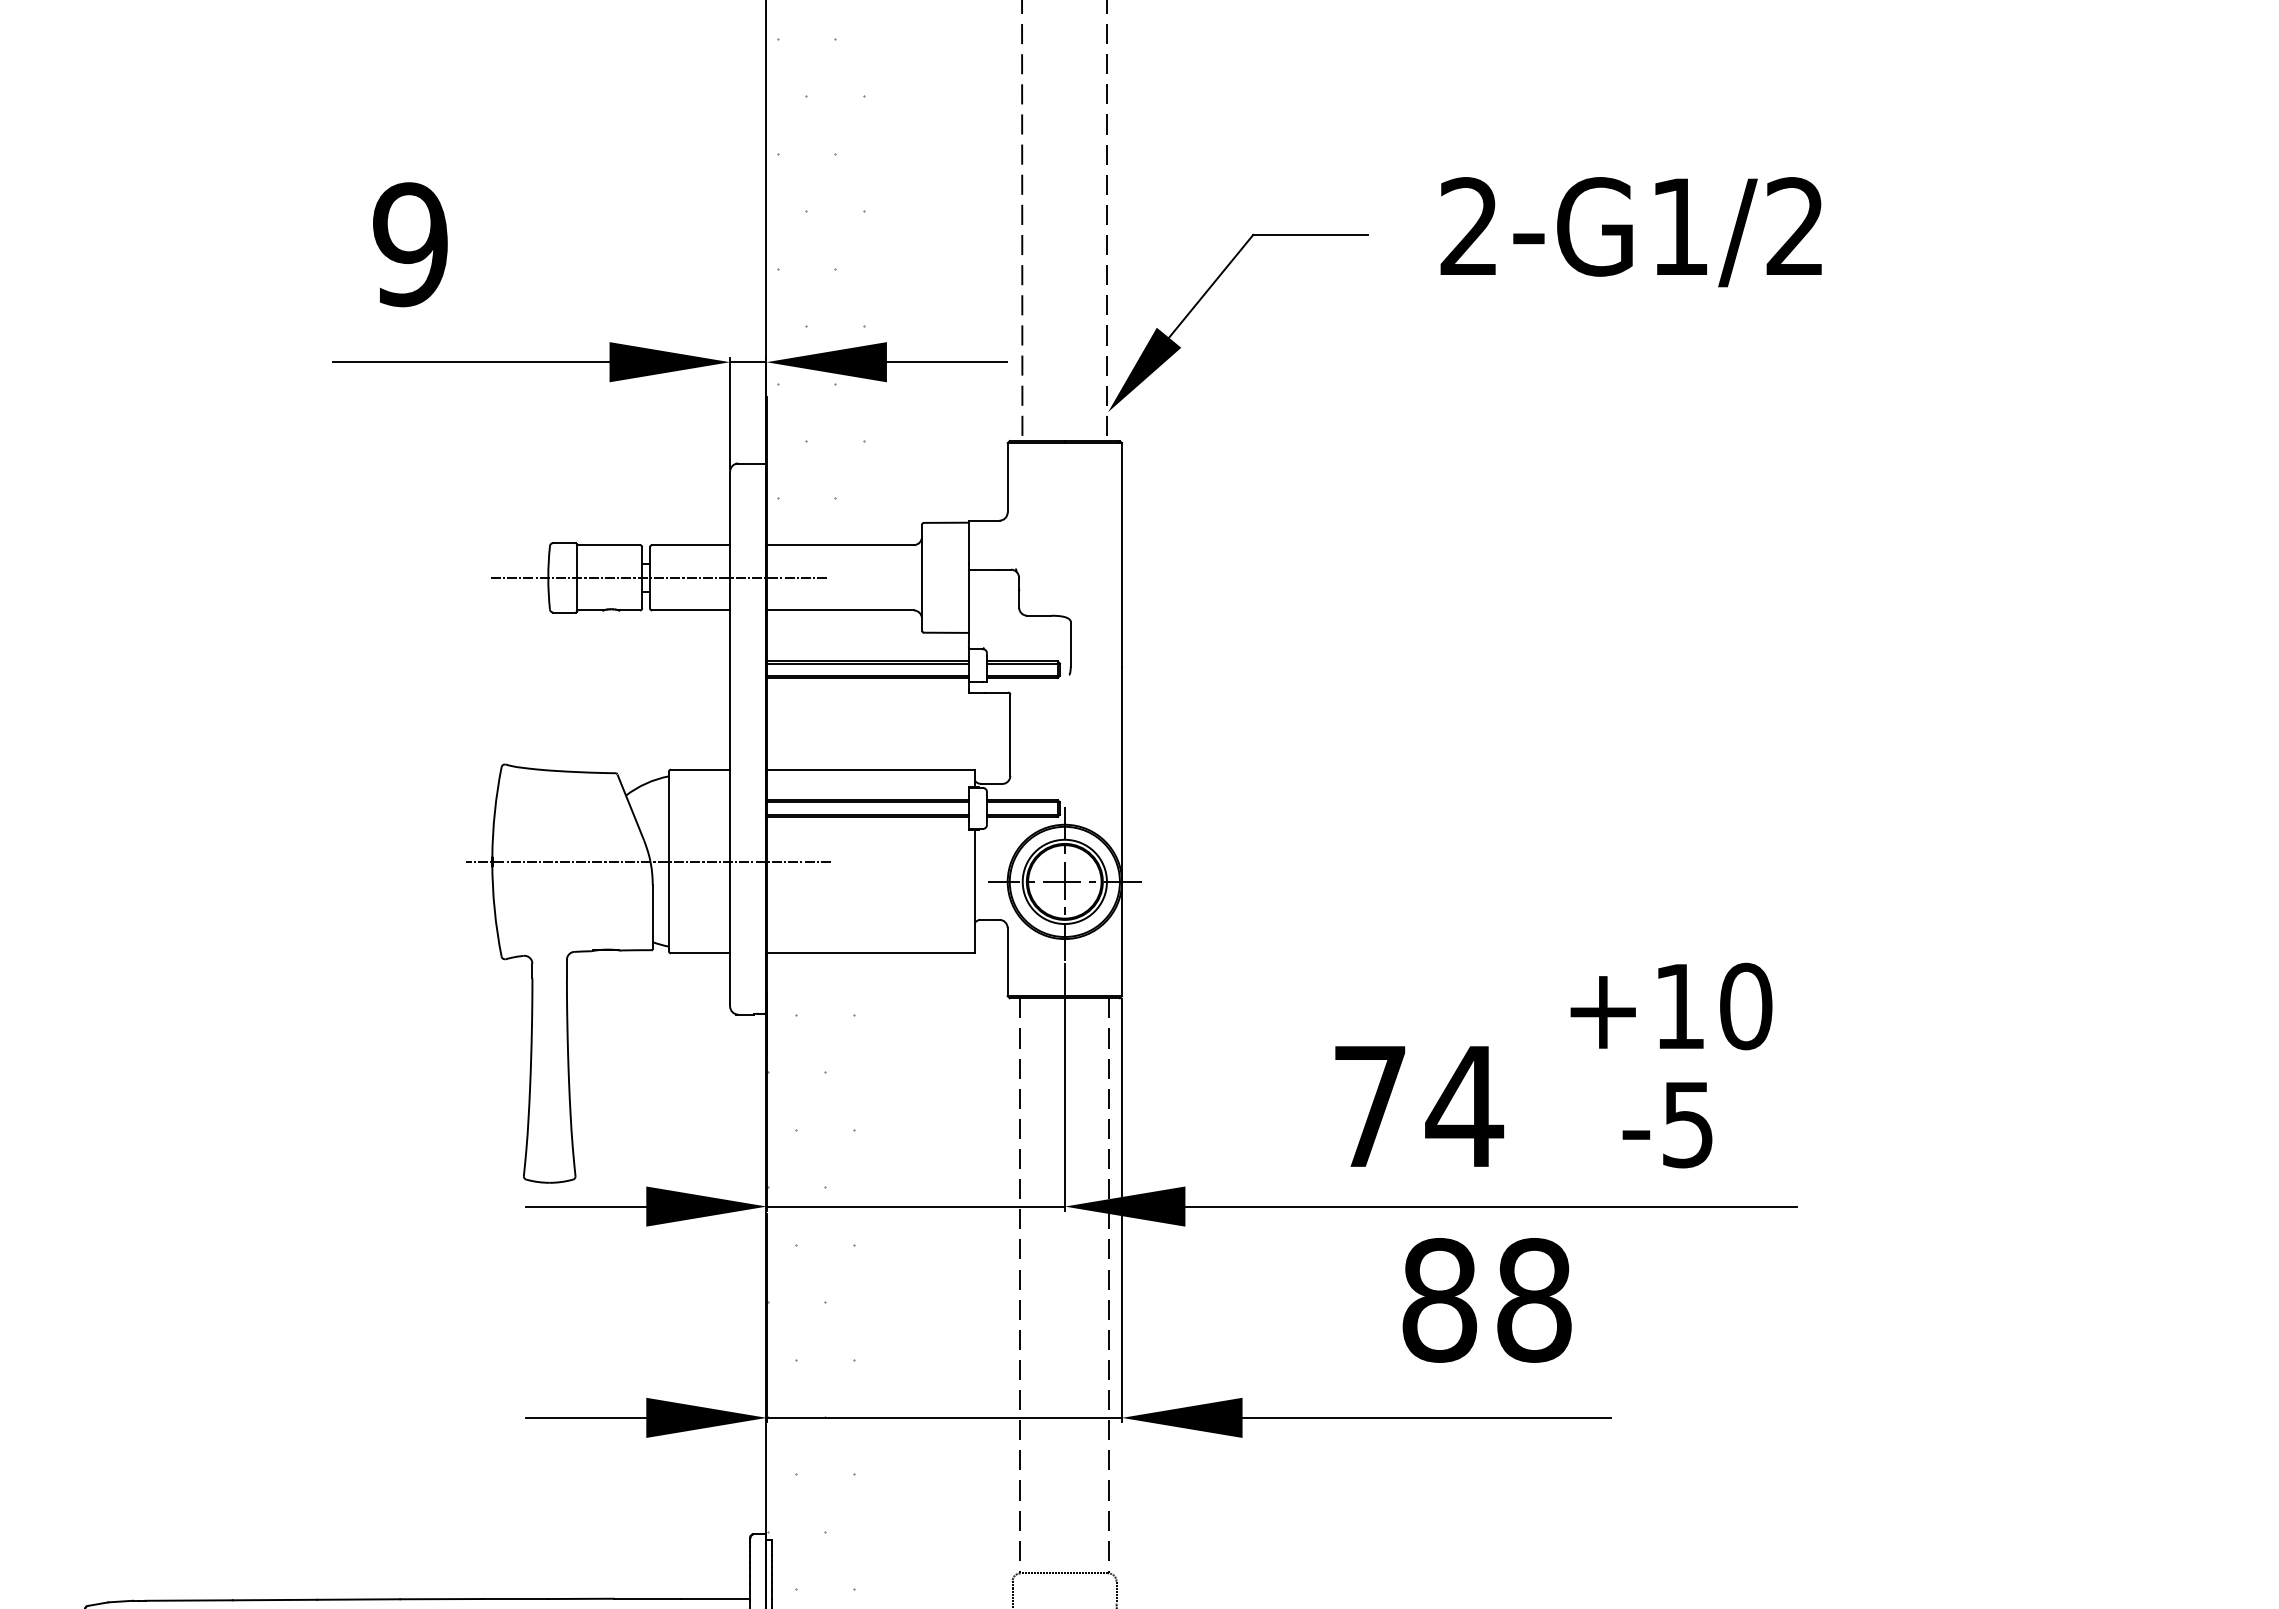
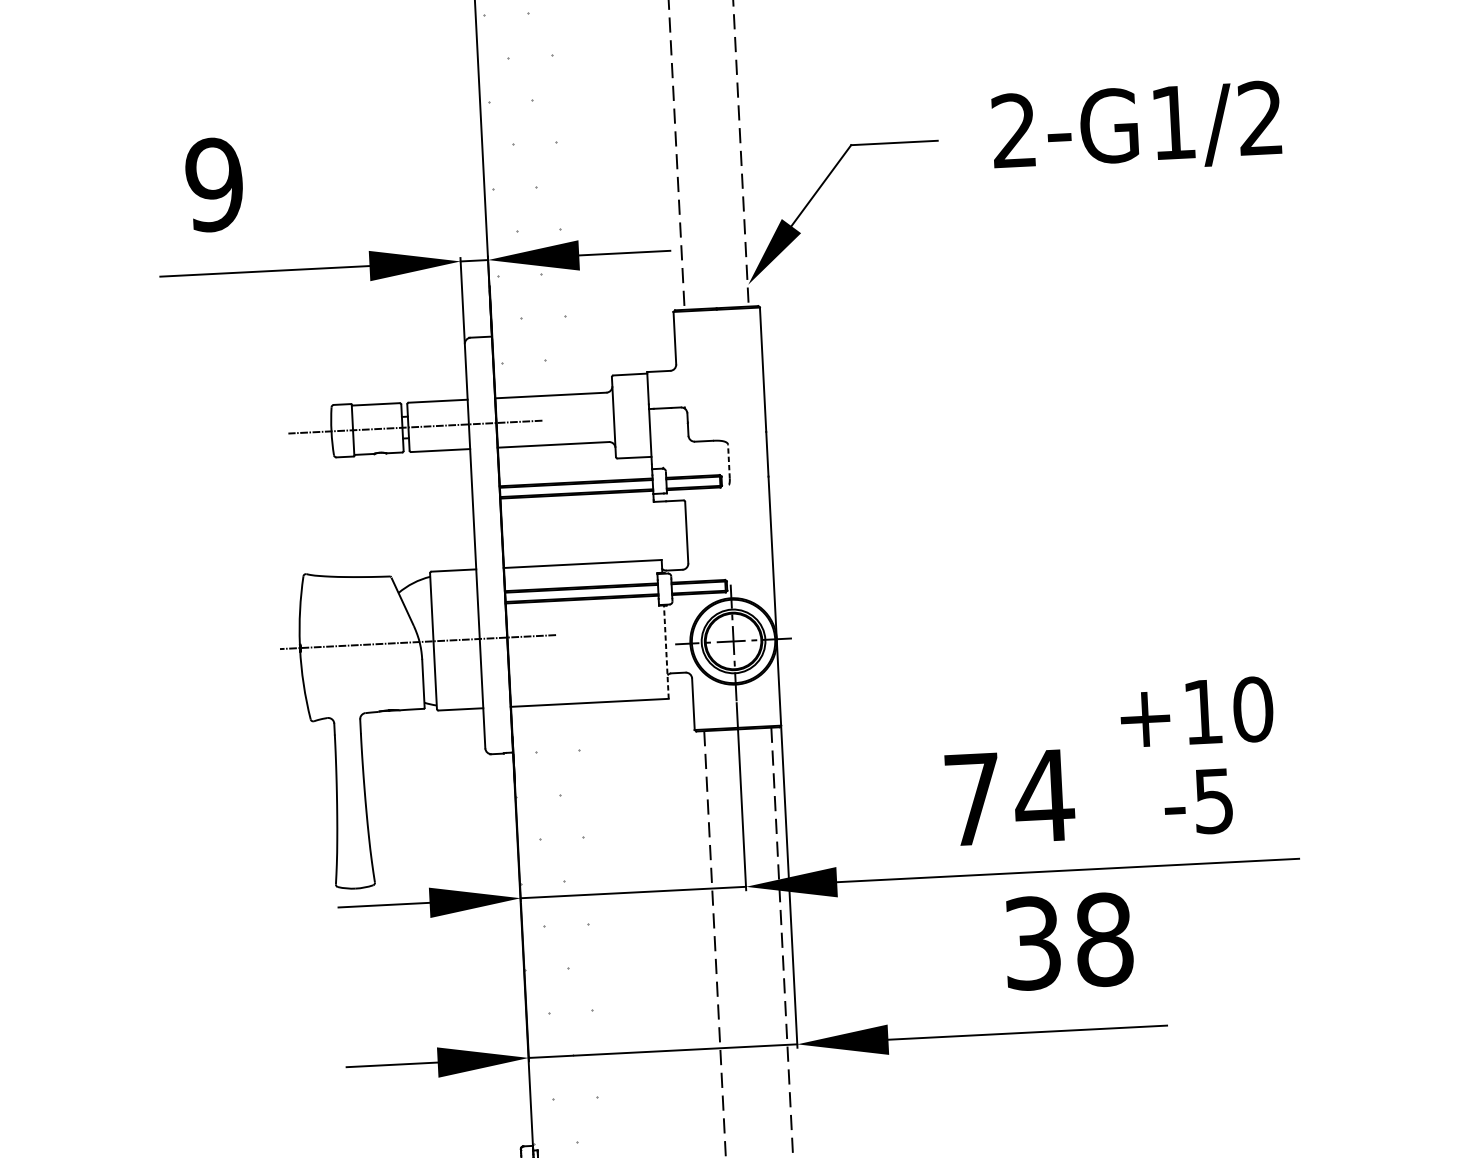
line: (1070, 643) -> (728, 461), solid -> dashed
line: (975, 891) -> (666, 652), solid -> dashed
text: (1439, 1300) -> (1032, 943), 88 -> 38

